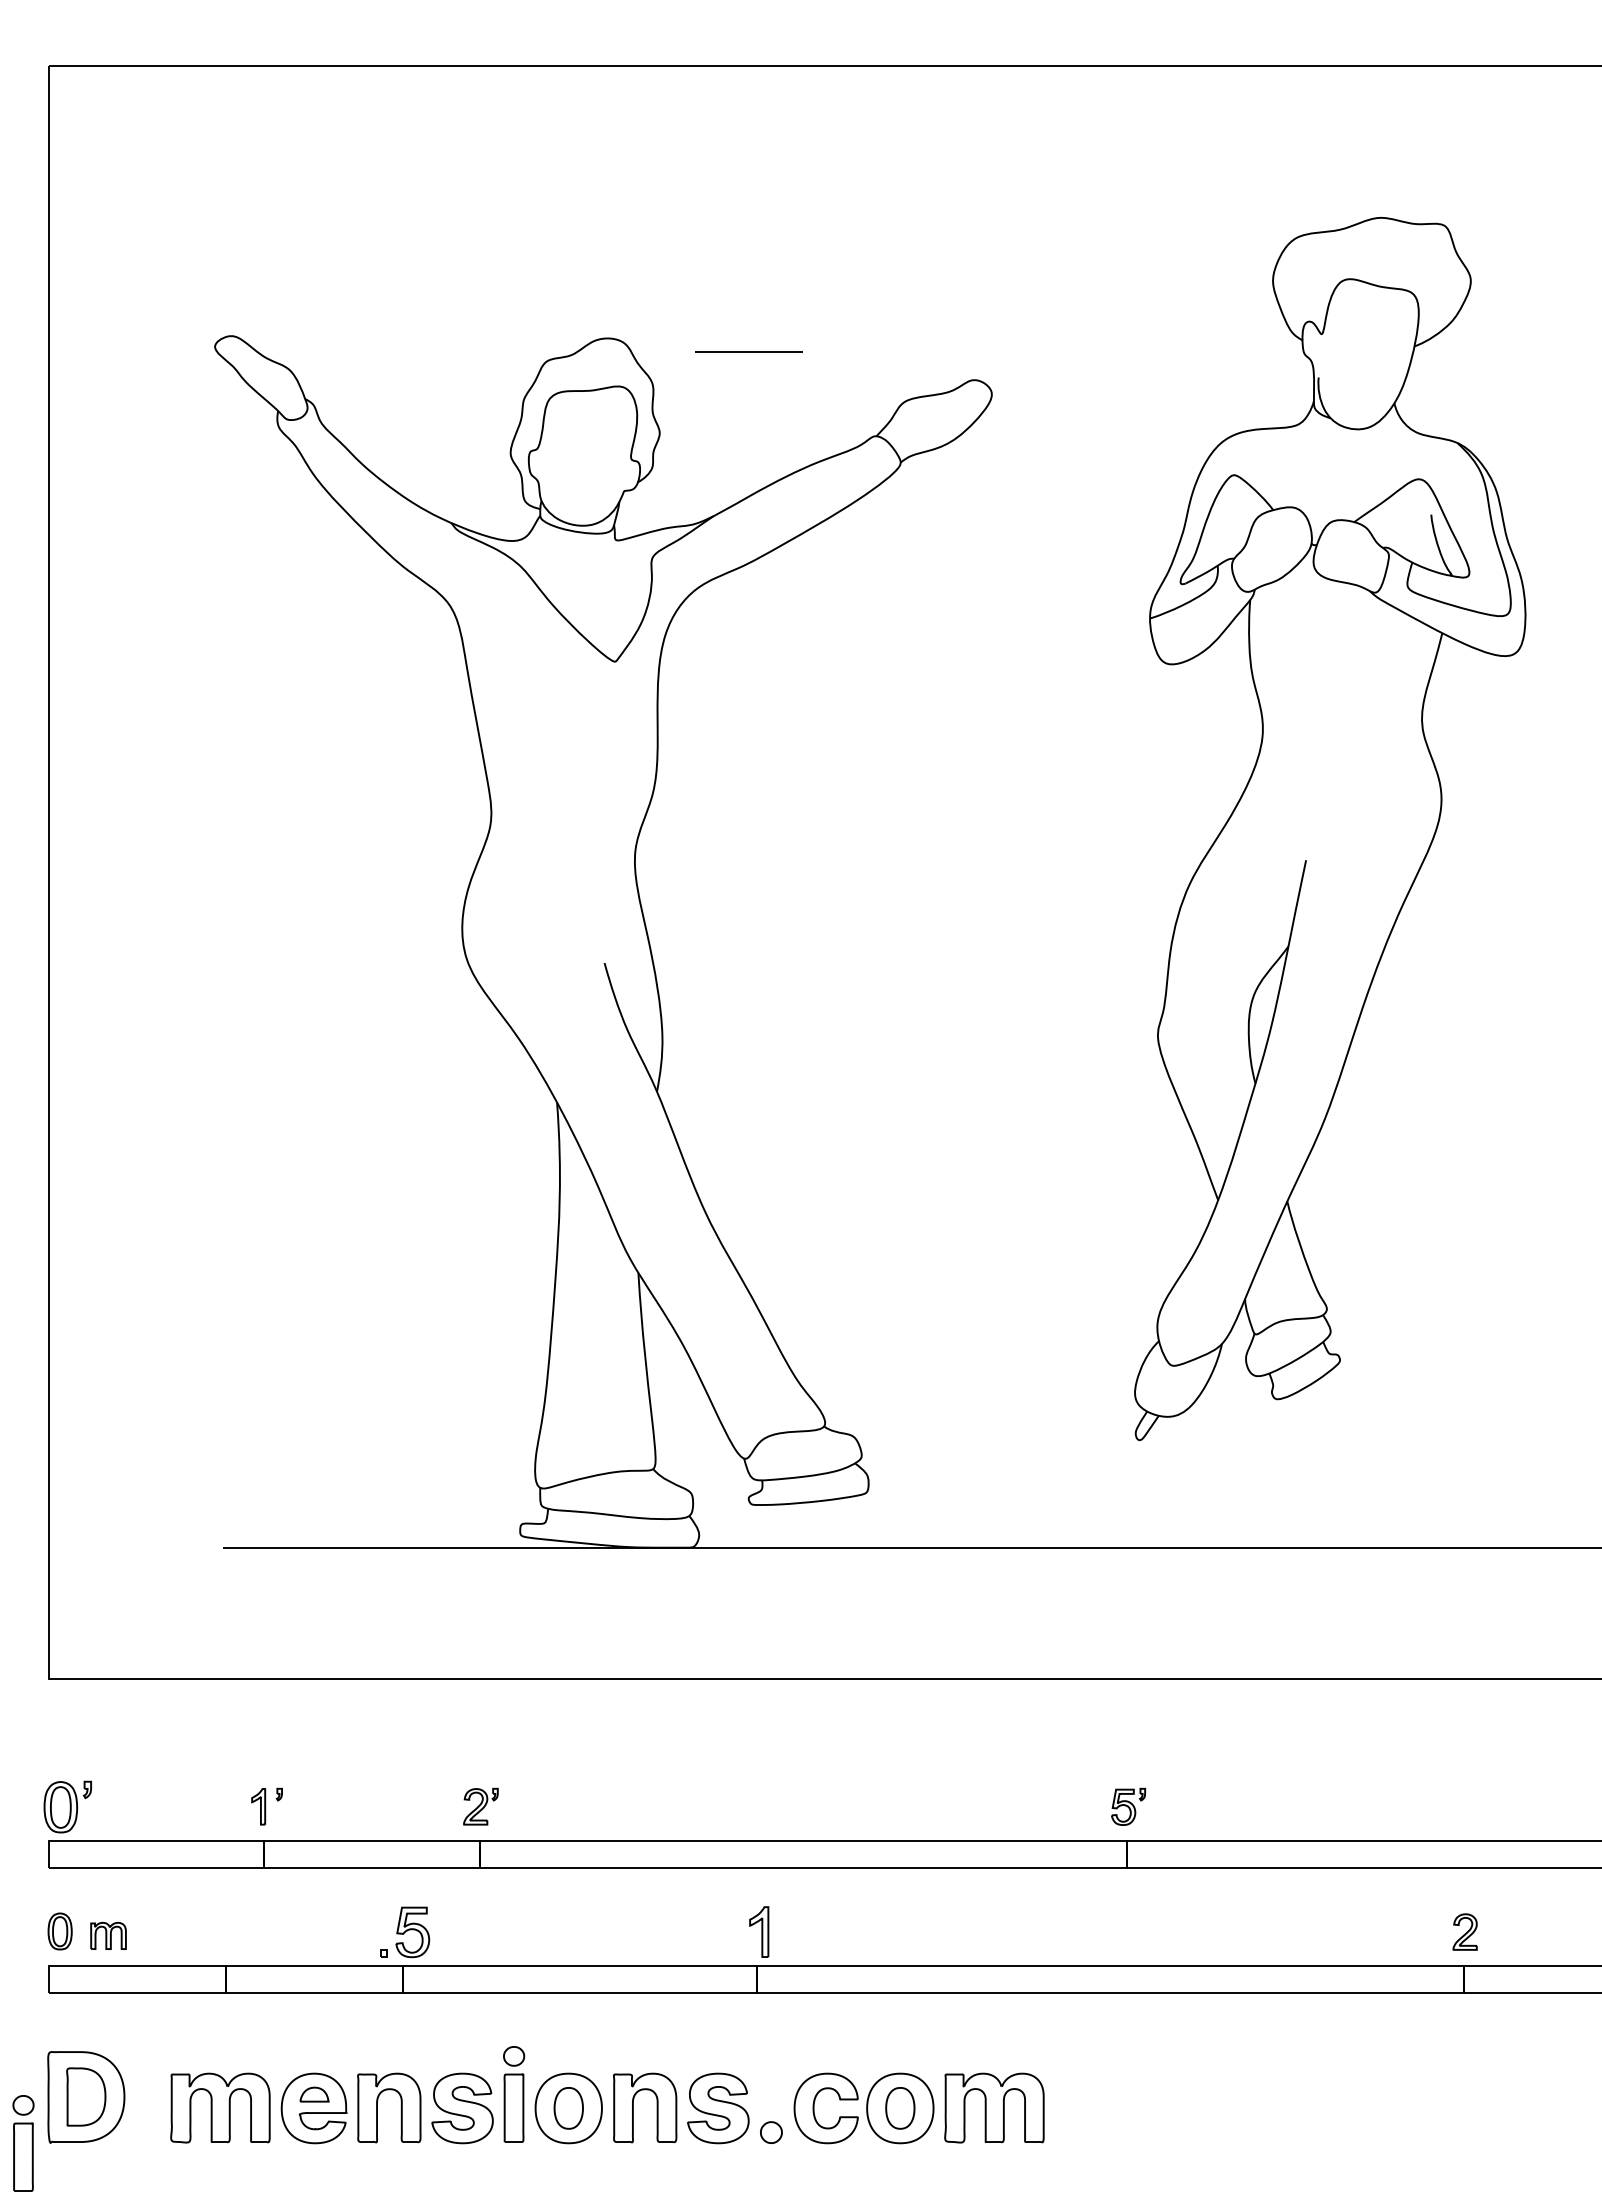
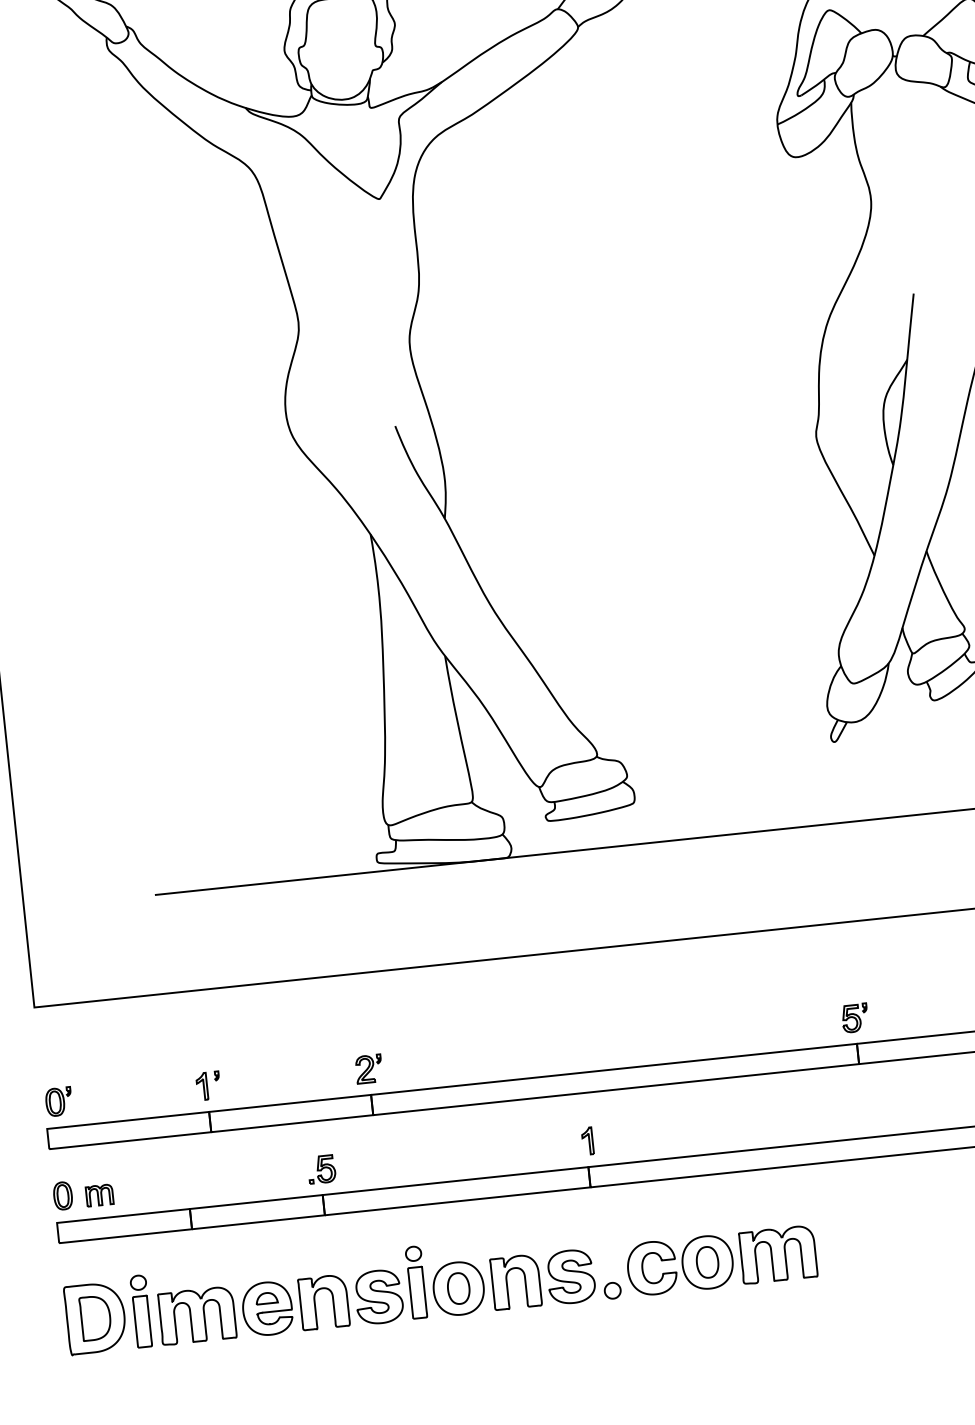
part: (67, 1806) -> (58, 1101), size x0.71
part: (758, 1931) -> (587, 1140), size x0.71
part: (404, 1932) -> (321, 1169), size x0.71
part: (23, 2143) -> (141, 1311), moved

